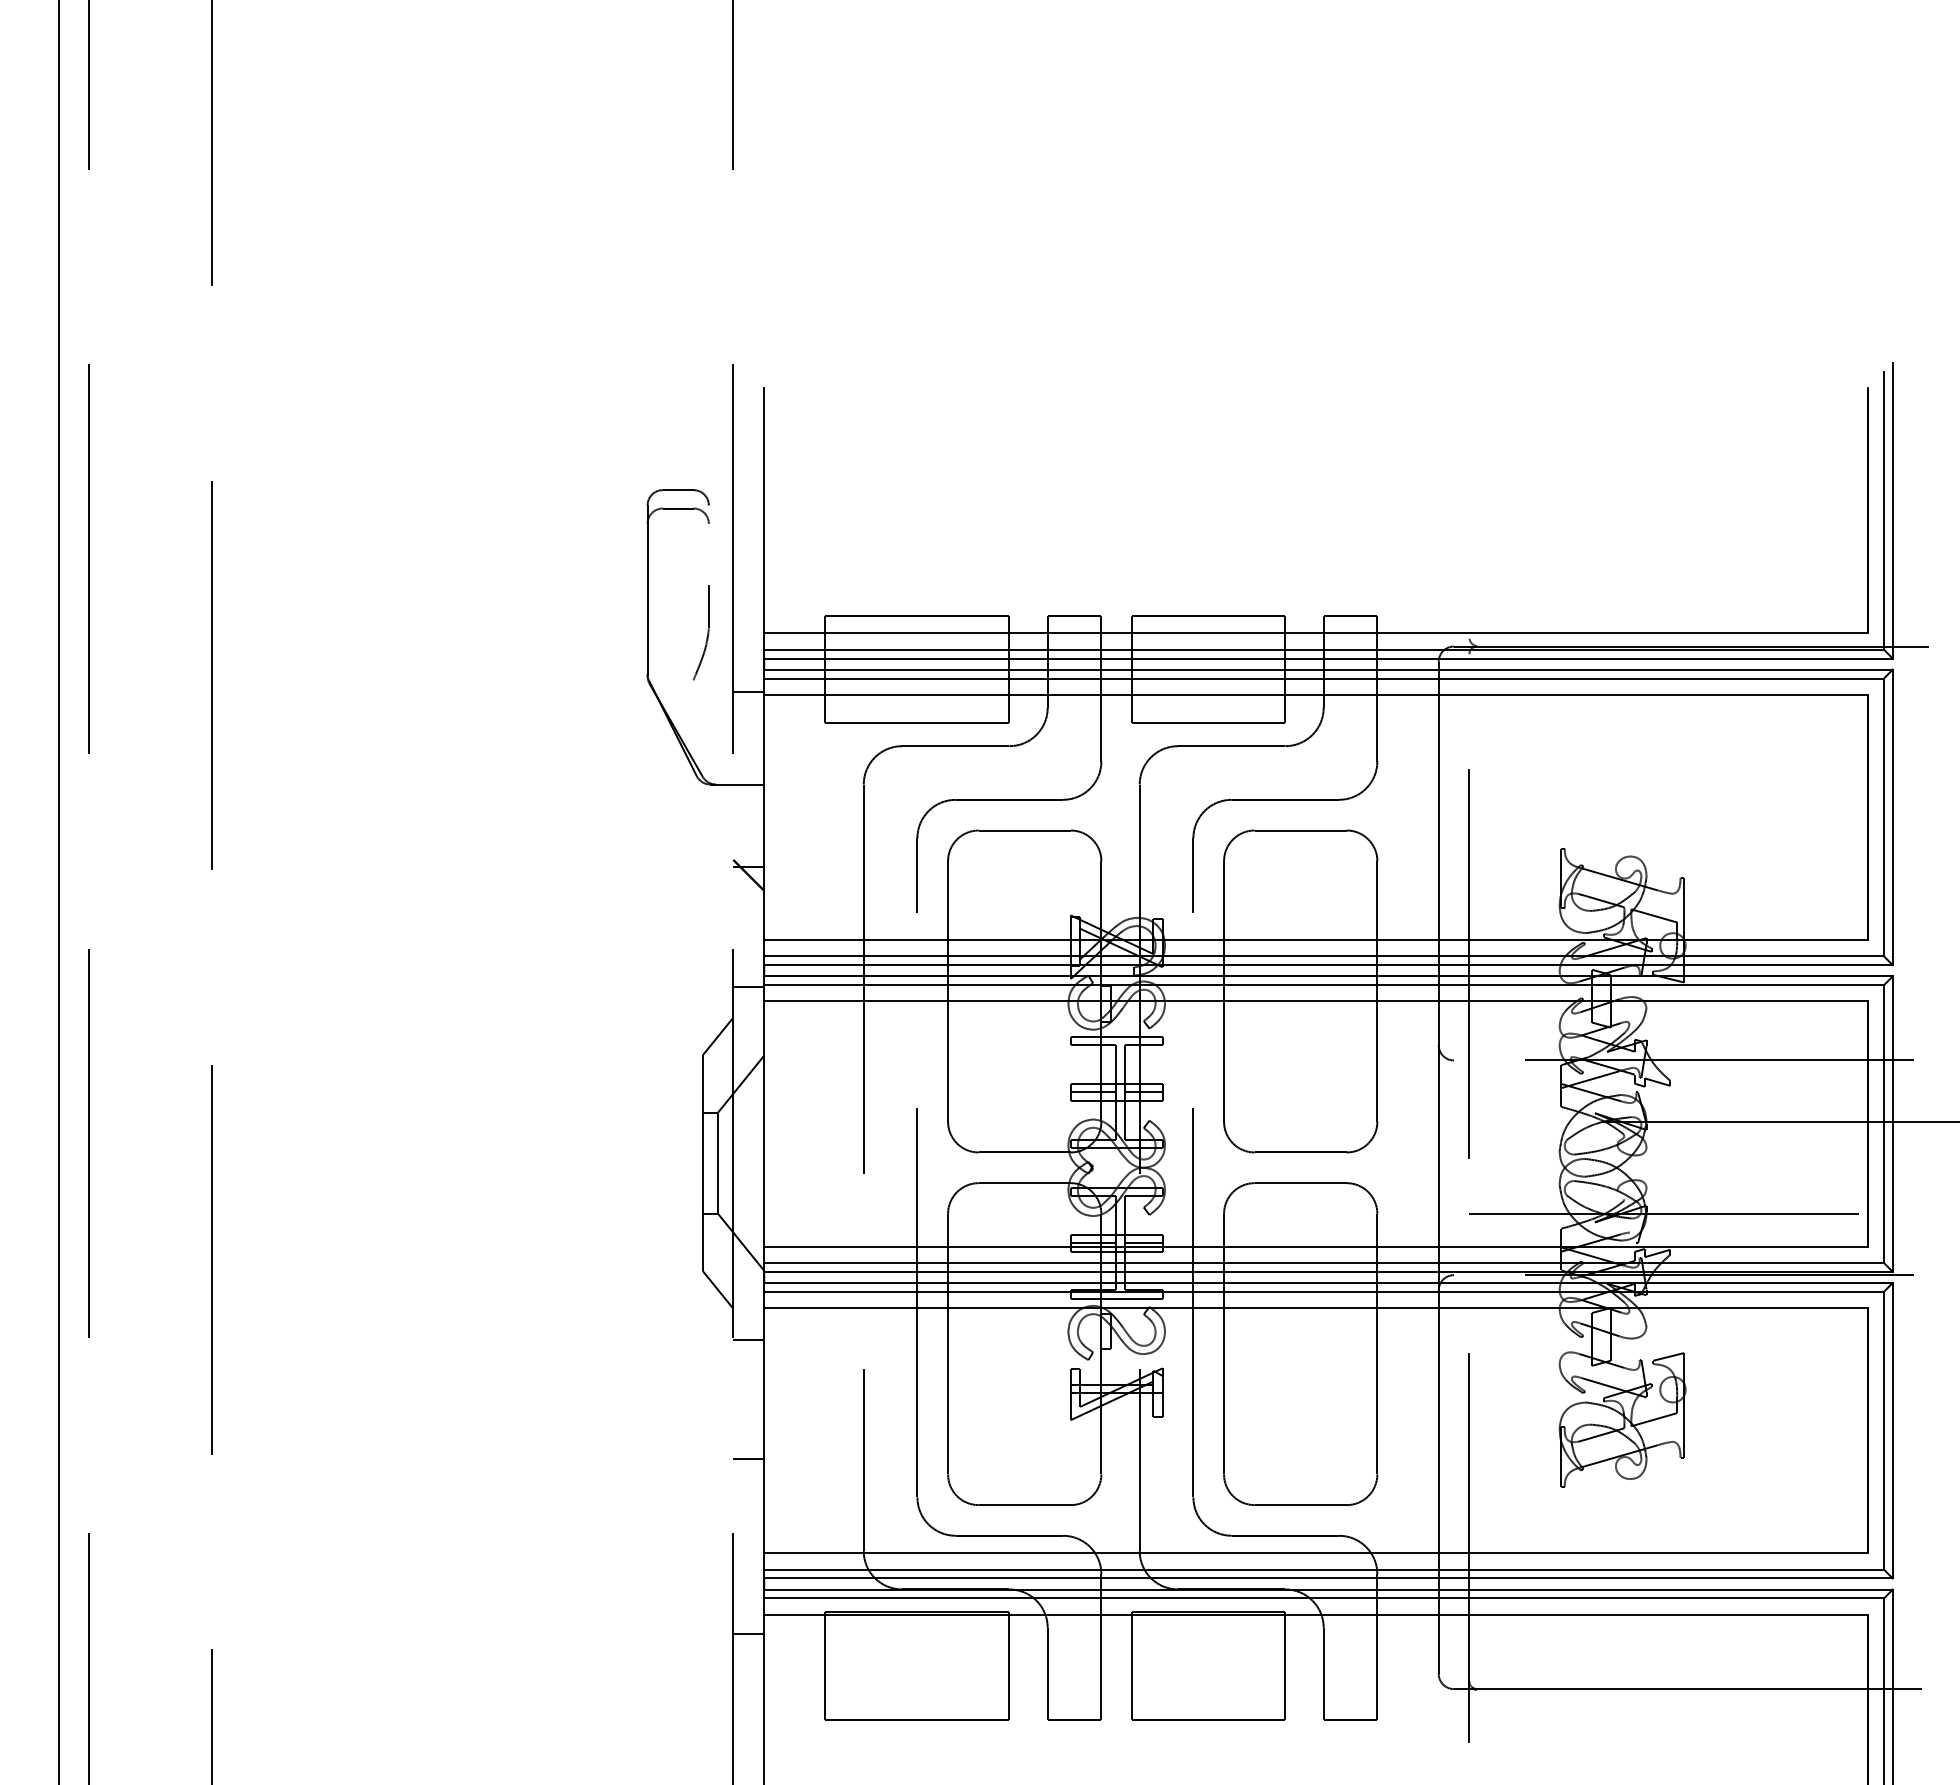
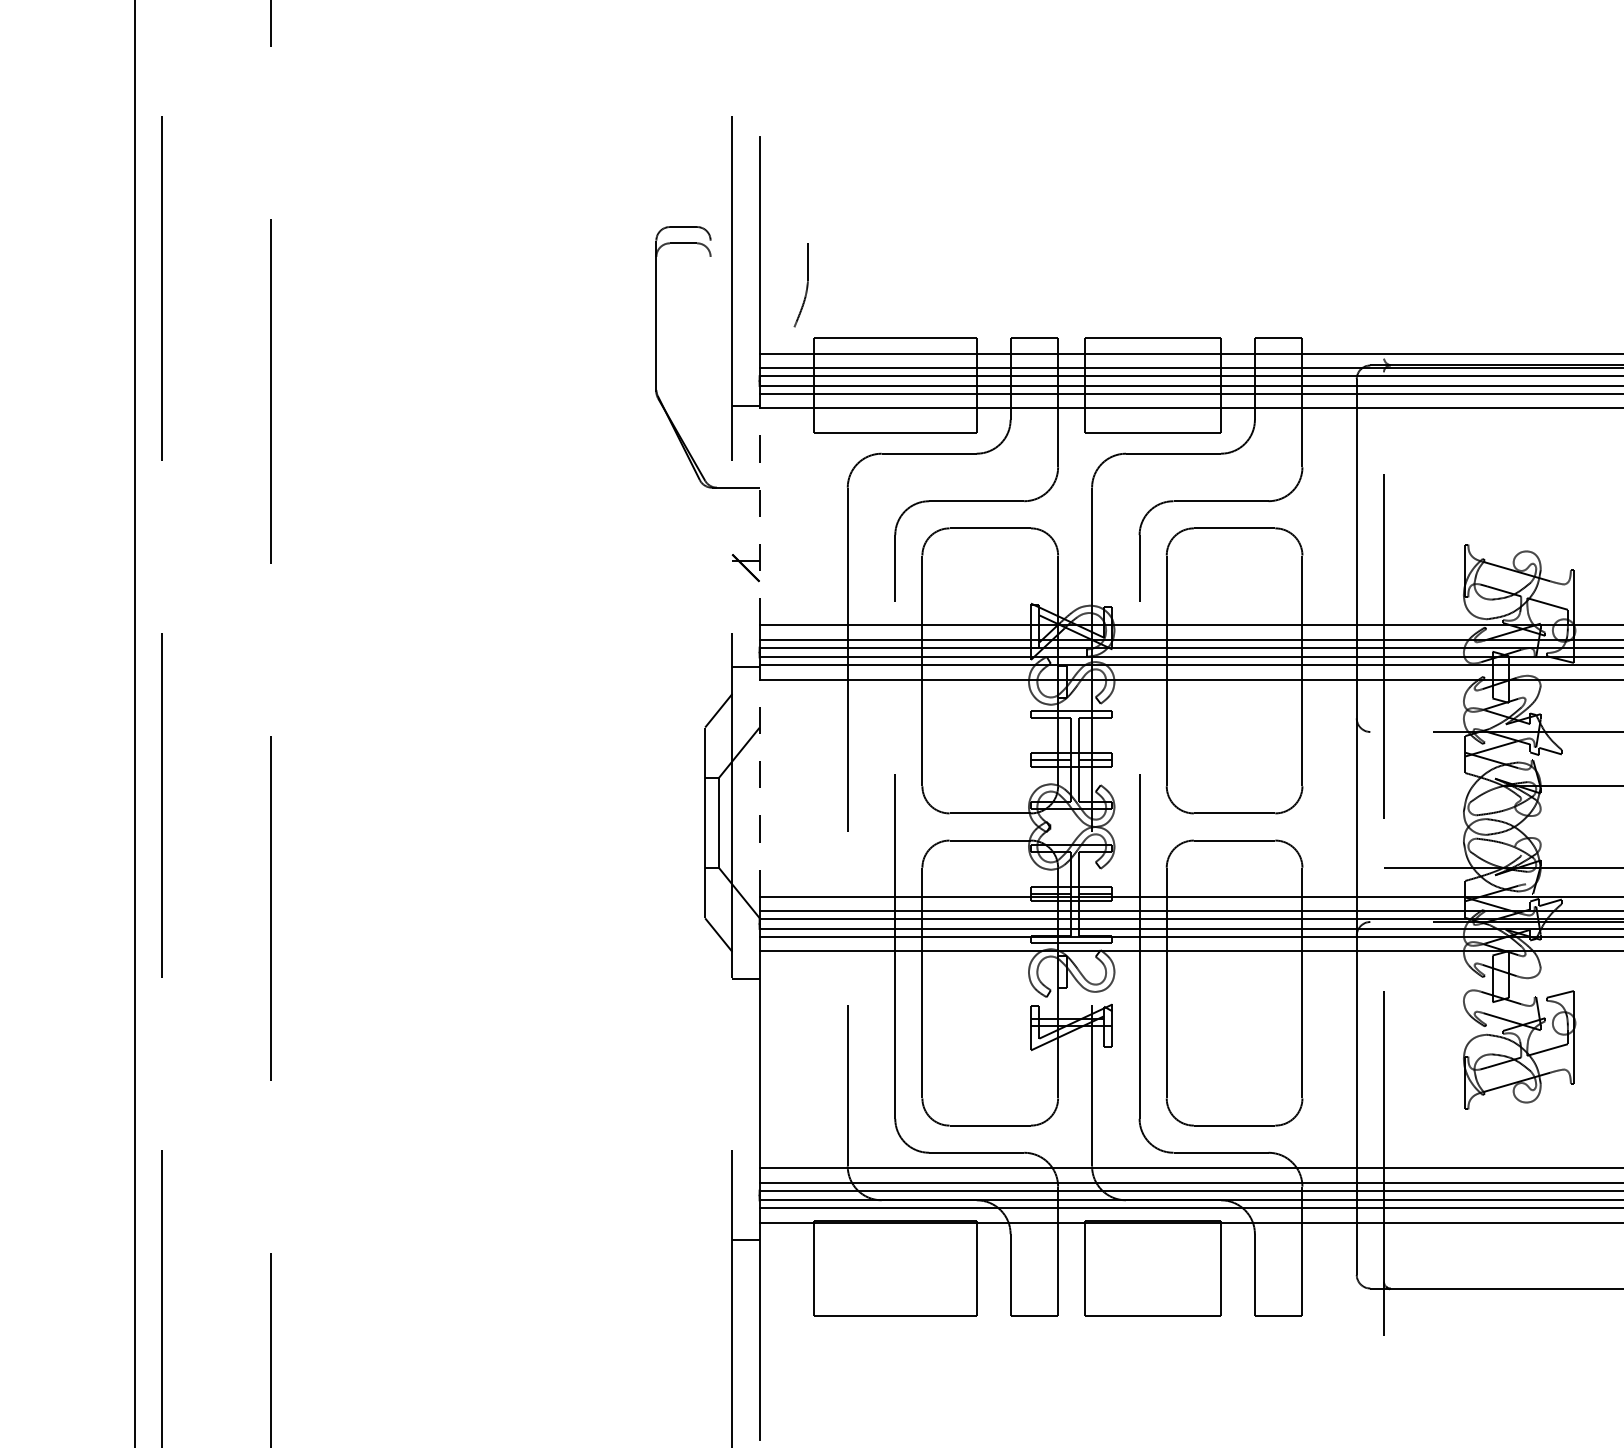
part: (707, 632) -> (806, 284), moved
line: (764, 817) -> (759, 516), solid -> dashed
line: (764, 1124) -> (759, 788), solid -> dashed
line: (748, 1458) -> (745, 1084), removed

